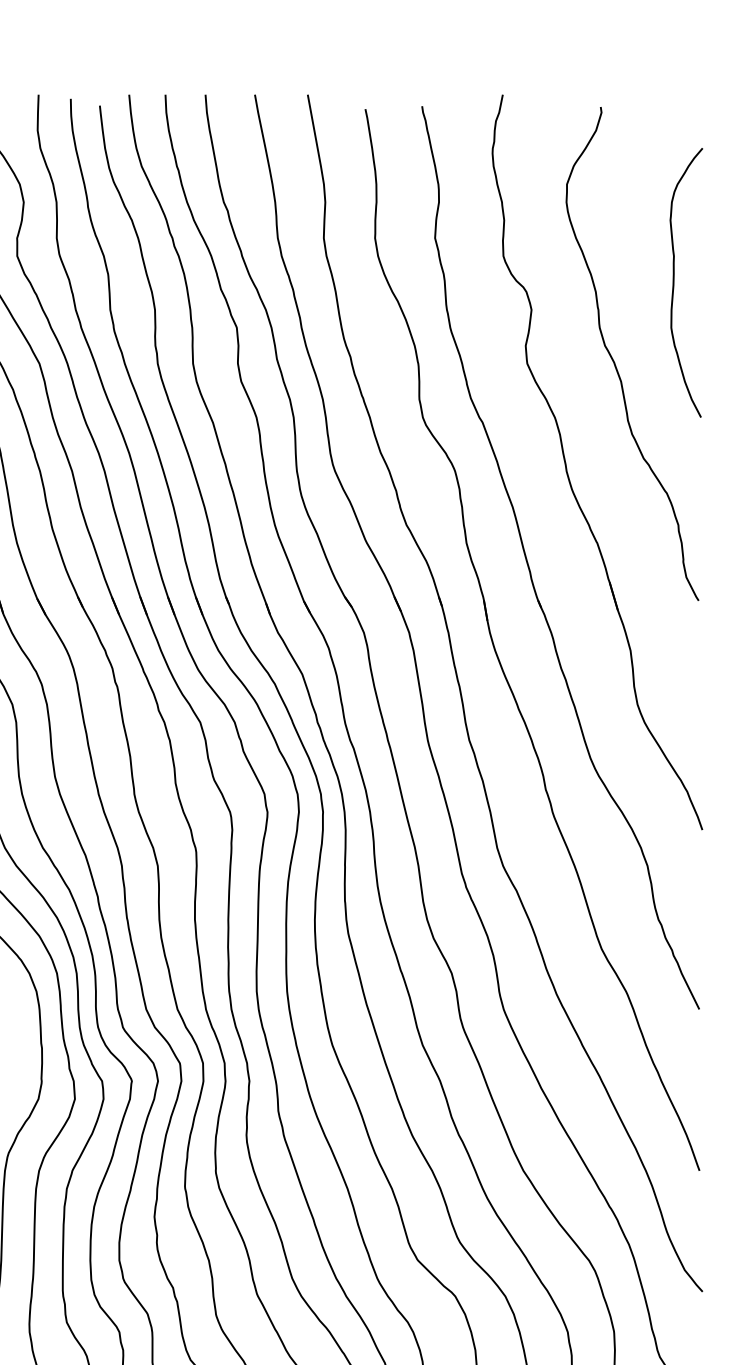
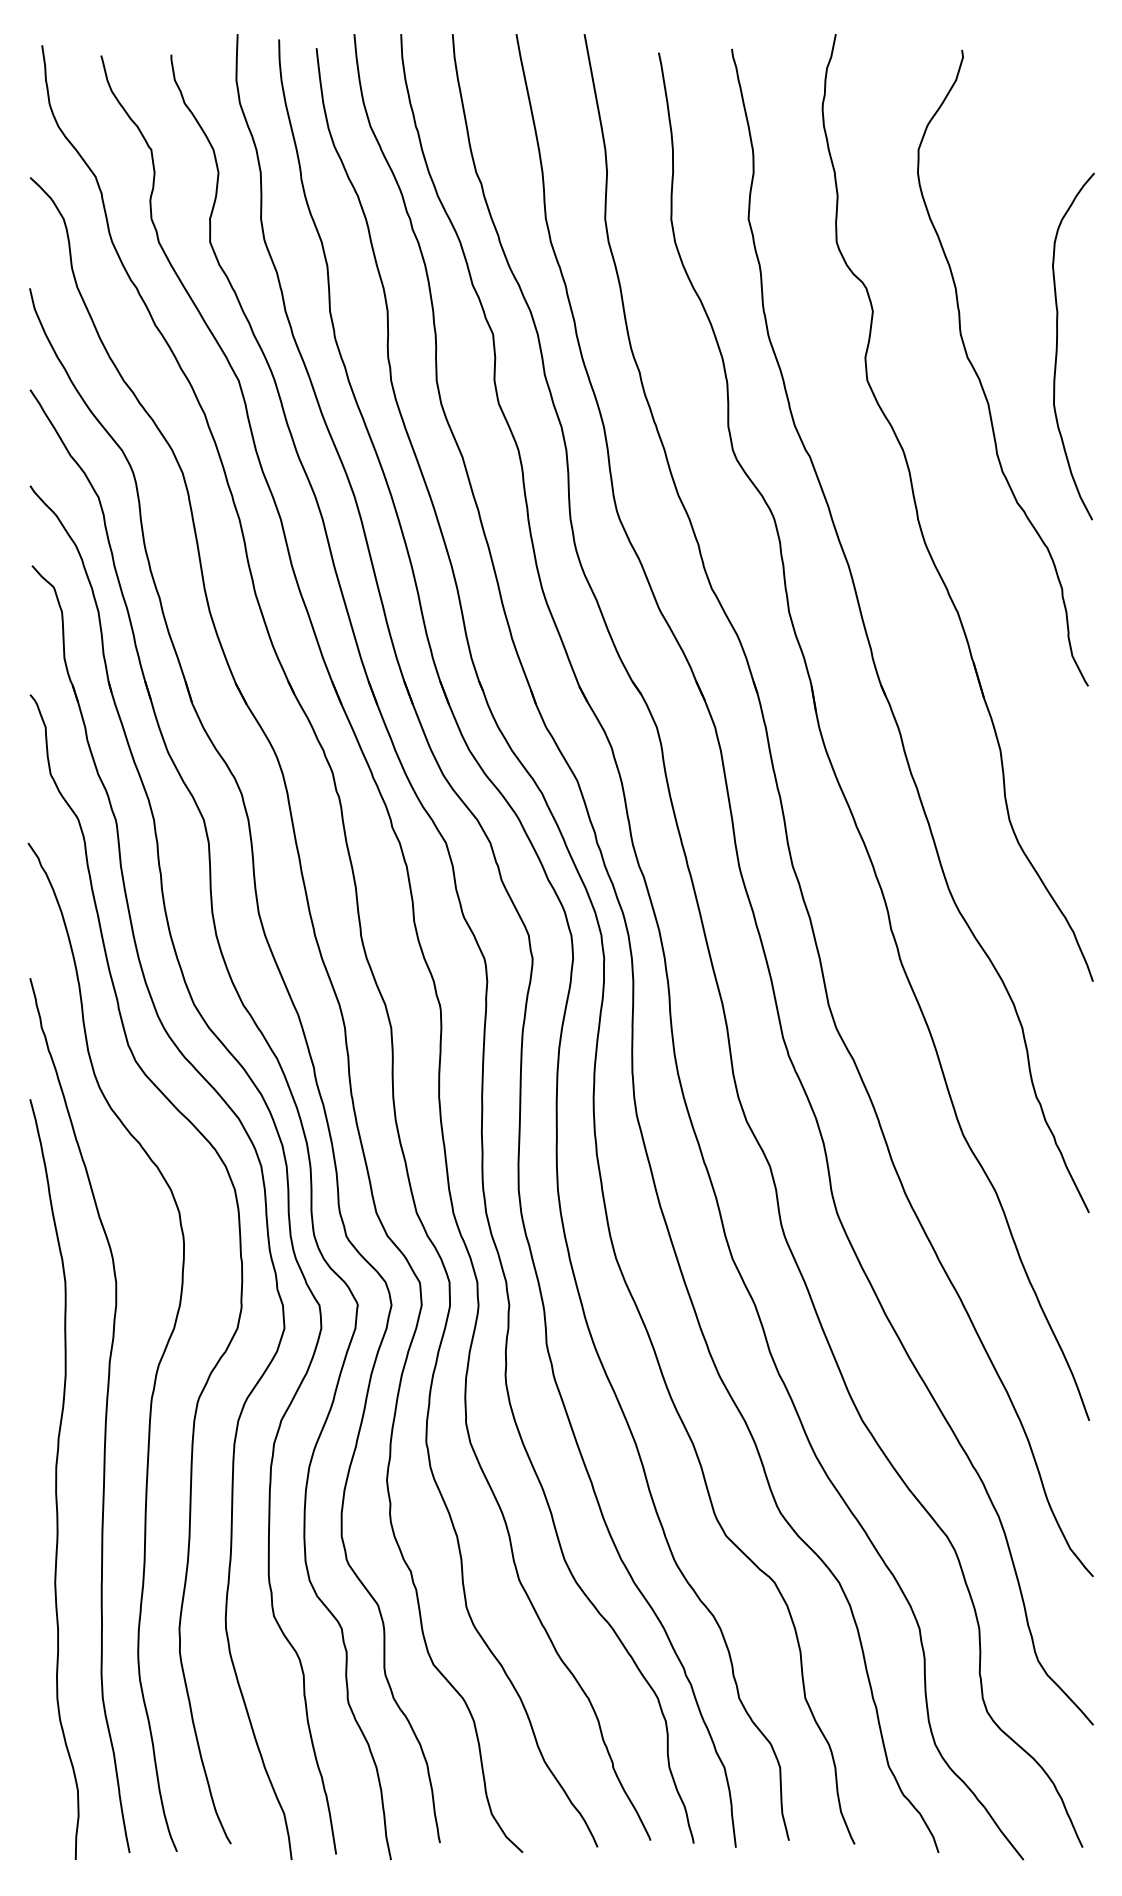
curve: (674, 282) -> (1057, 346), moved

